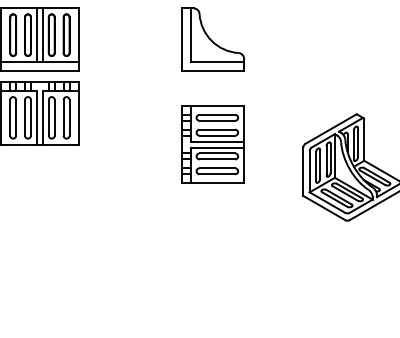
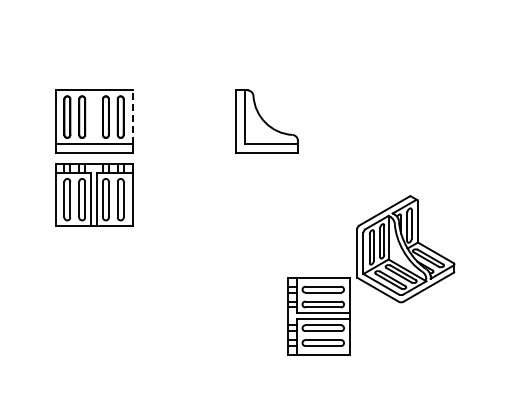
line: (37, 34) -> (91, 116), removed
line: (43, 34) -> (97, 116), removed
line: (78, 35) -> (132, 117), solid -> dashed
part: (212, 144) -> (318, 316), moved

